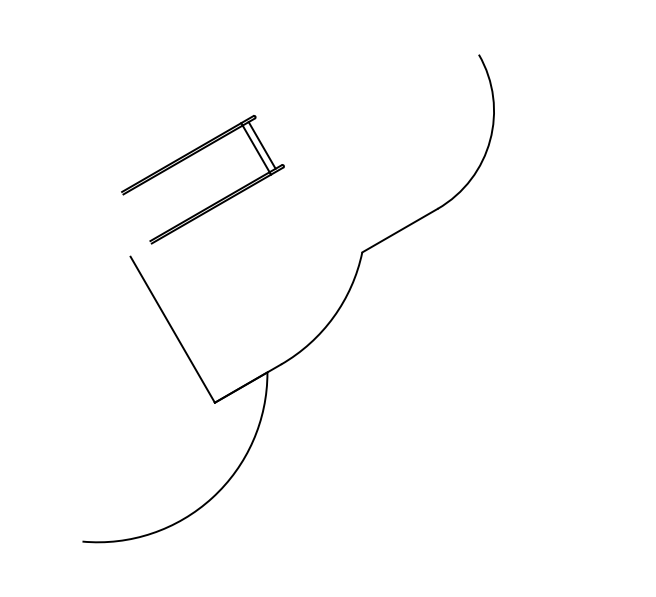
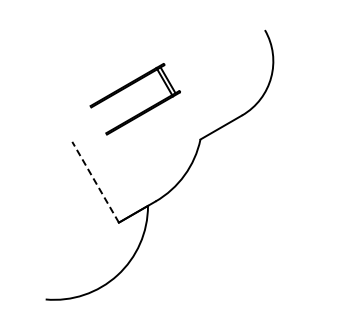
part: (190, 158) -> (128, 87), moved
line: (172, 330) -> (95, 182), solid -> dashed

